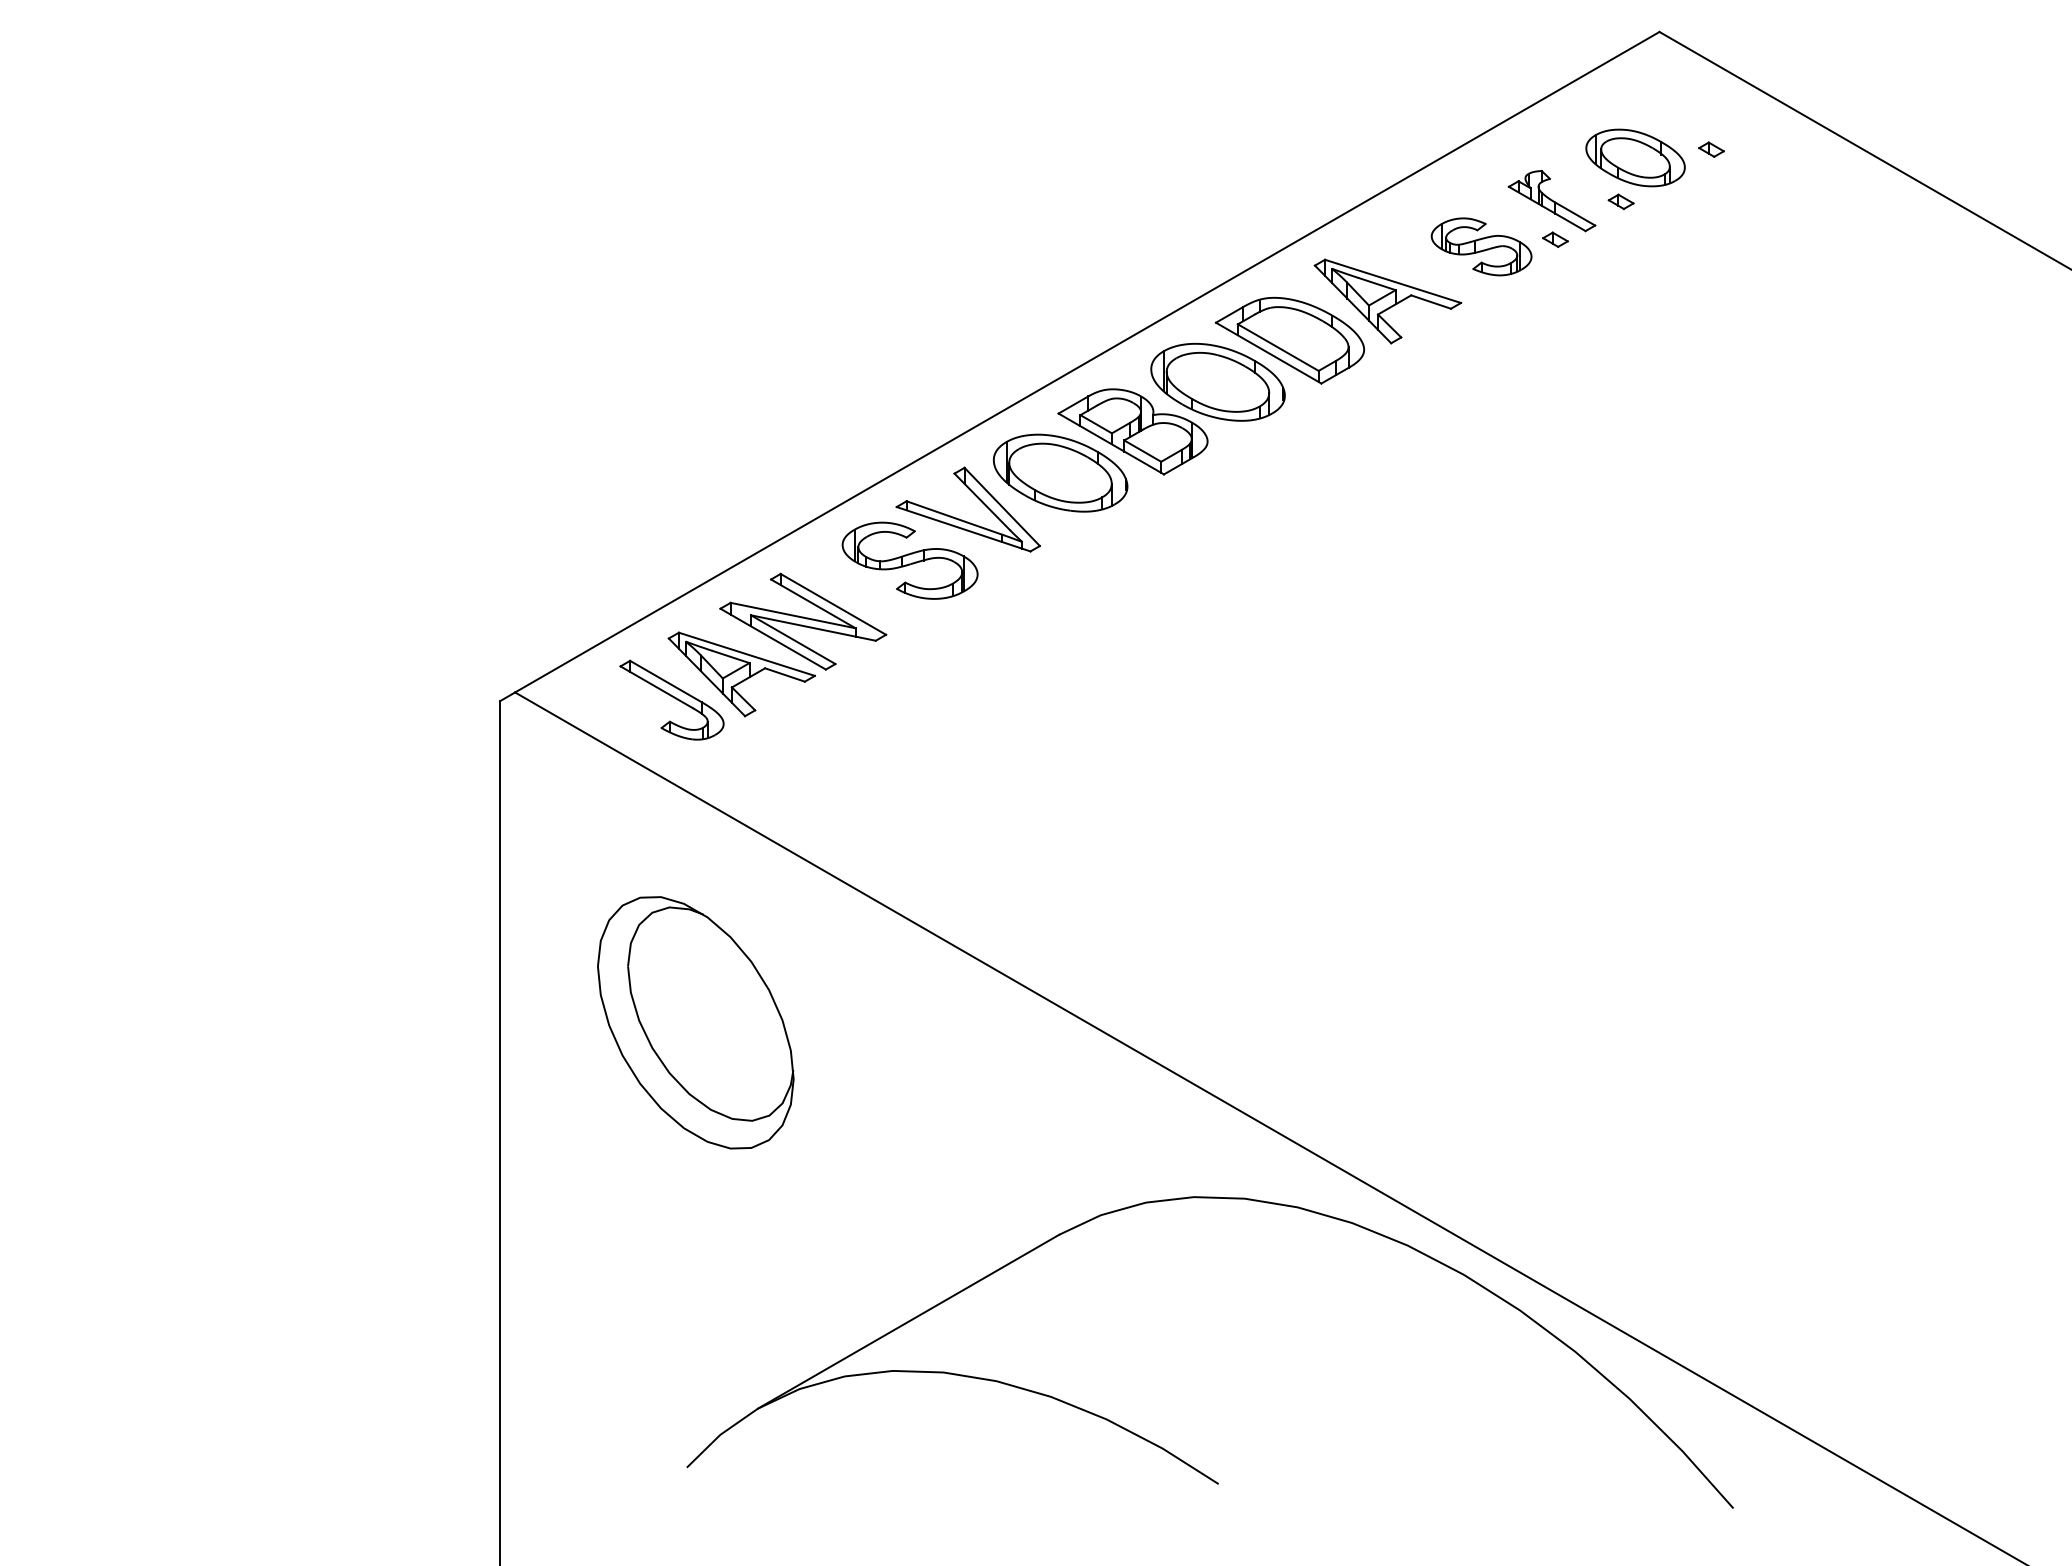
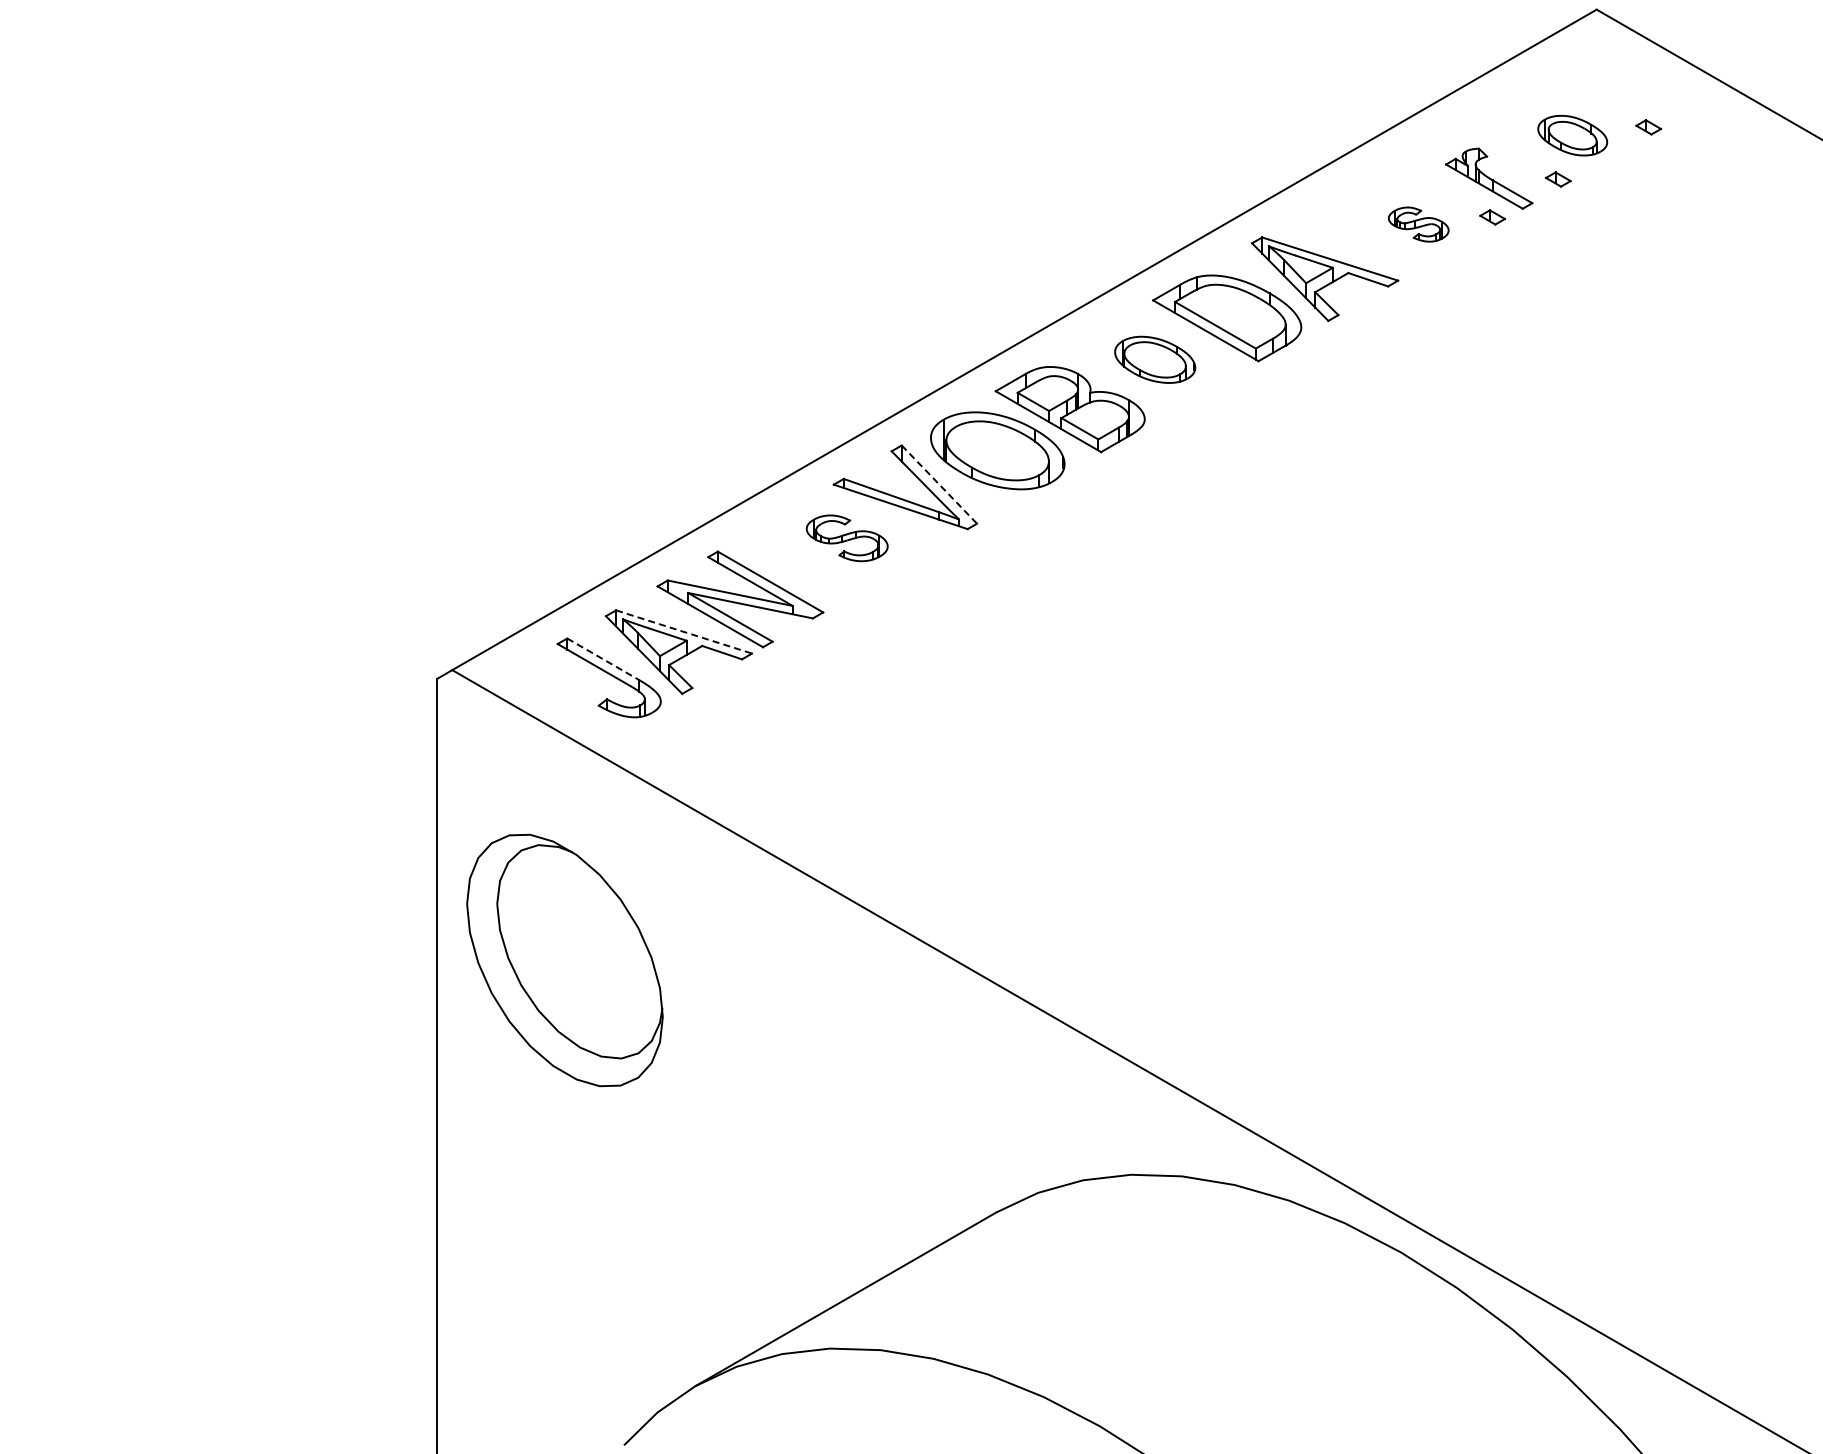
part: (1635, 157) -> (1572, 135), size x0.7
part: (1481, 246) -> (1418, 224), size x0.6
part: (1217, 381) -> (1154, 359), size x0.6
line: (1002, 507) -> (939, 485), solid -> dashed
part: (909, 560) -> (846, 538), size x0.6
line: (747, 654) -> (684, 632), solid -> dashed
line: (666, 681) -> (603, 659), solid -> dashed
part: (695, 1022) -> (564, 960), moved

